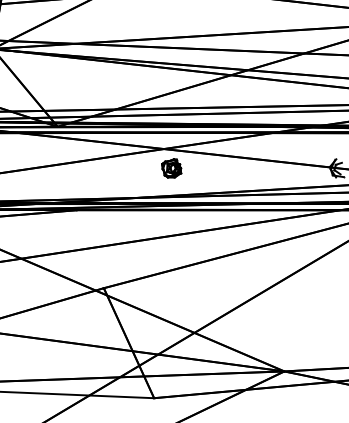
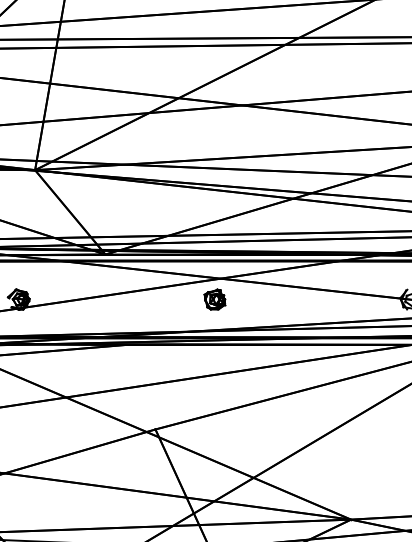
part: (171, 168) -> (214, 299), moved

